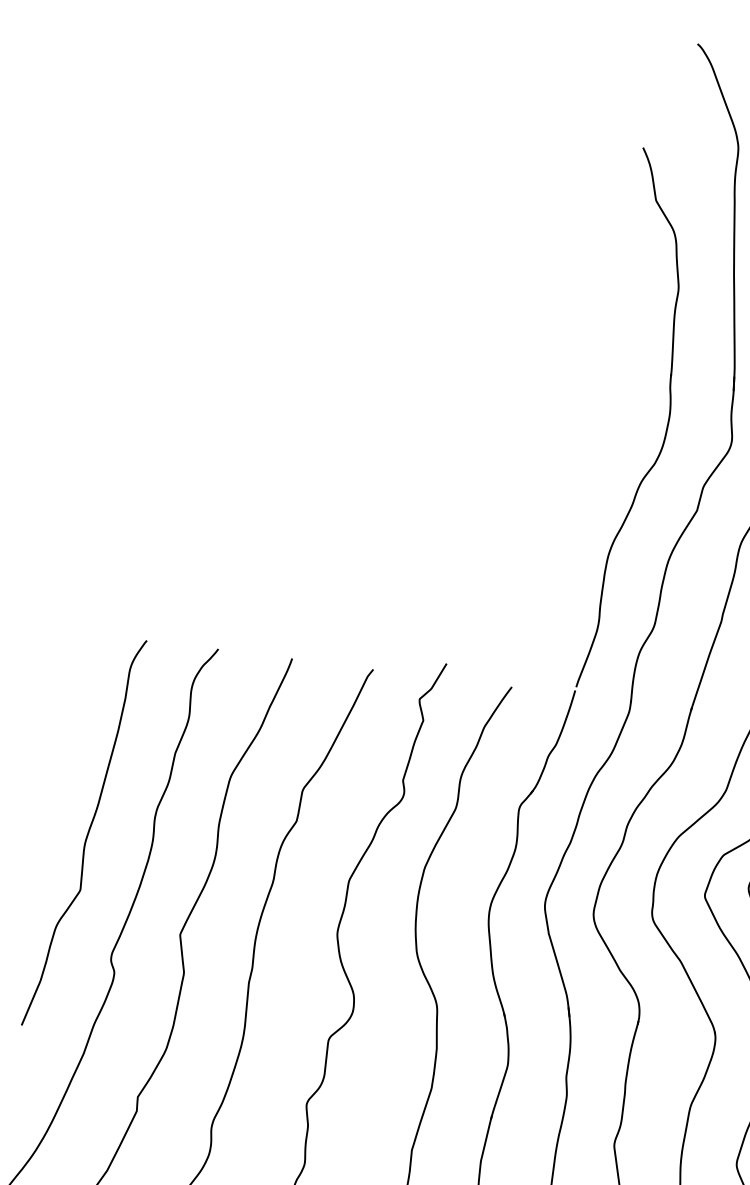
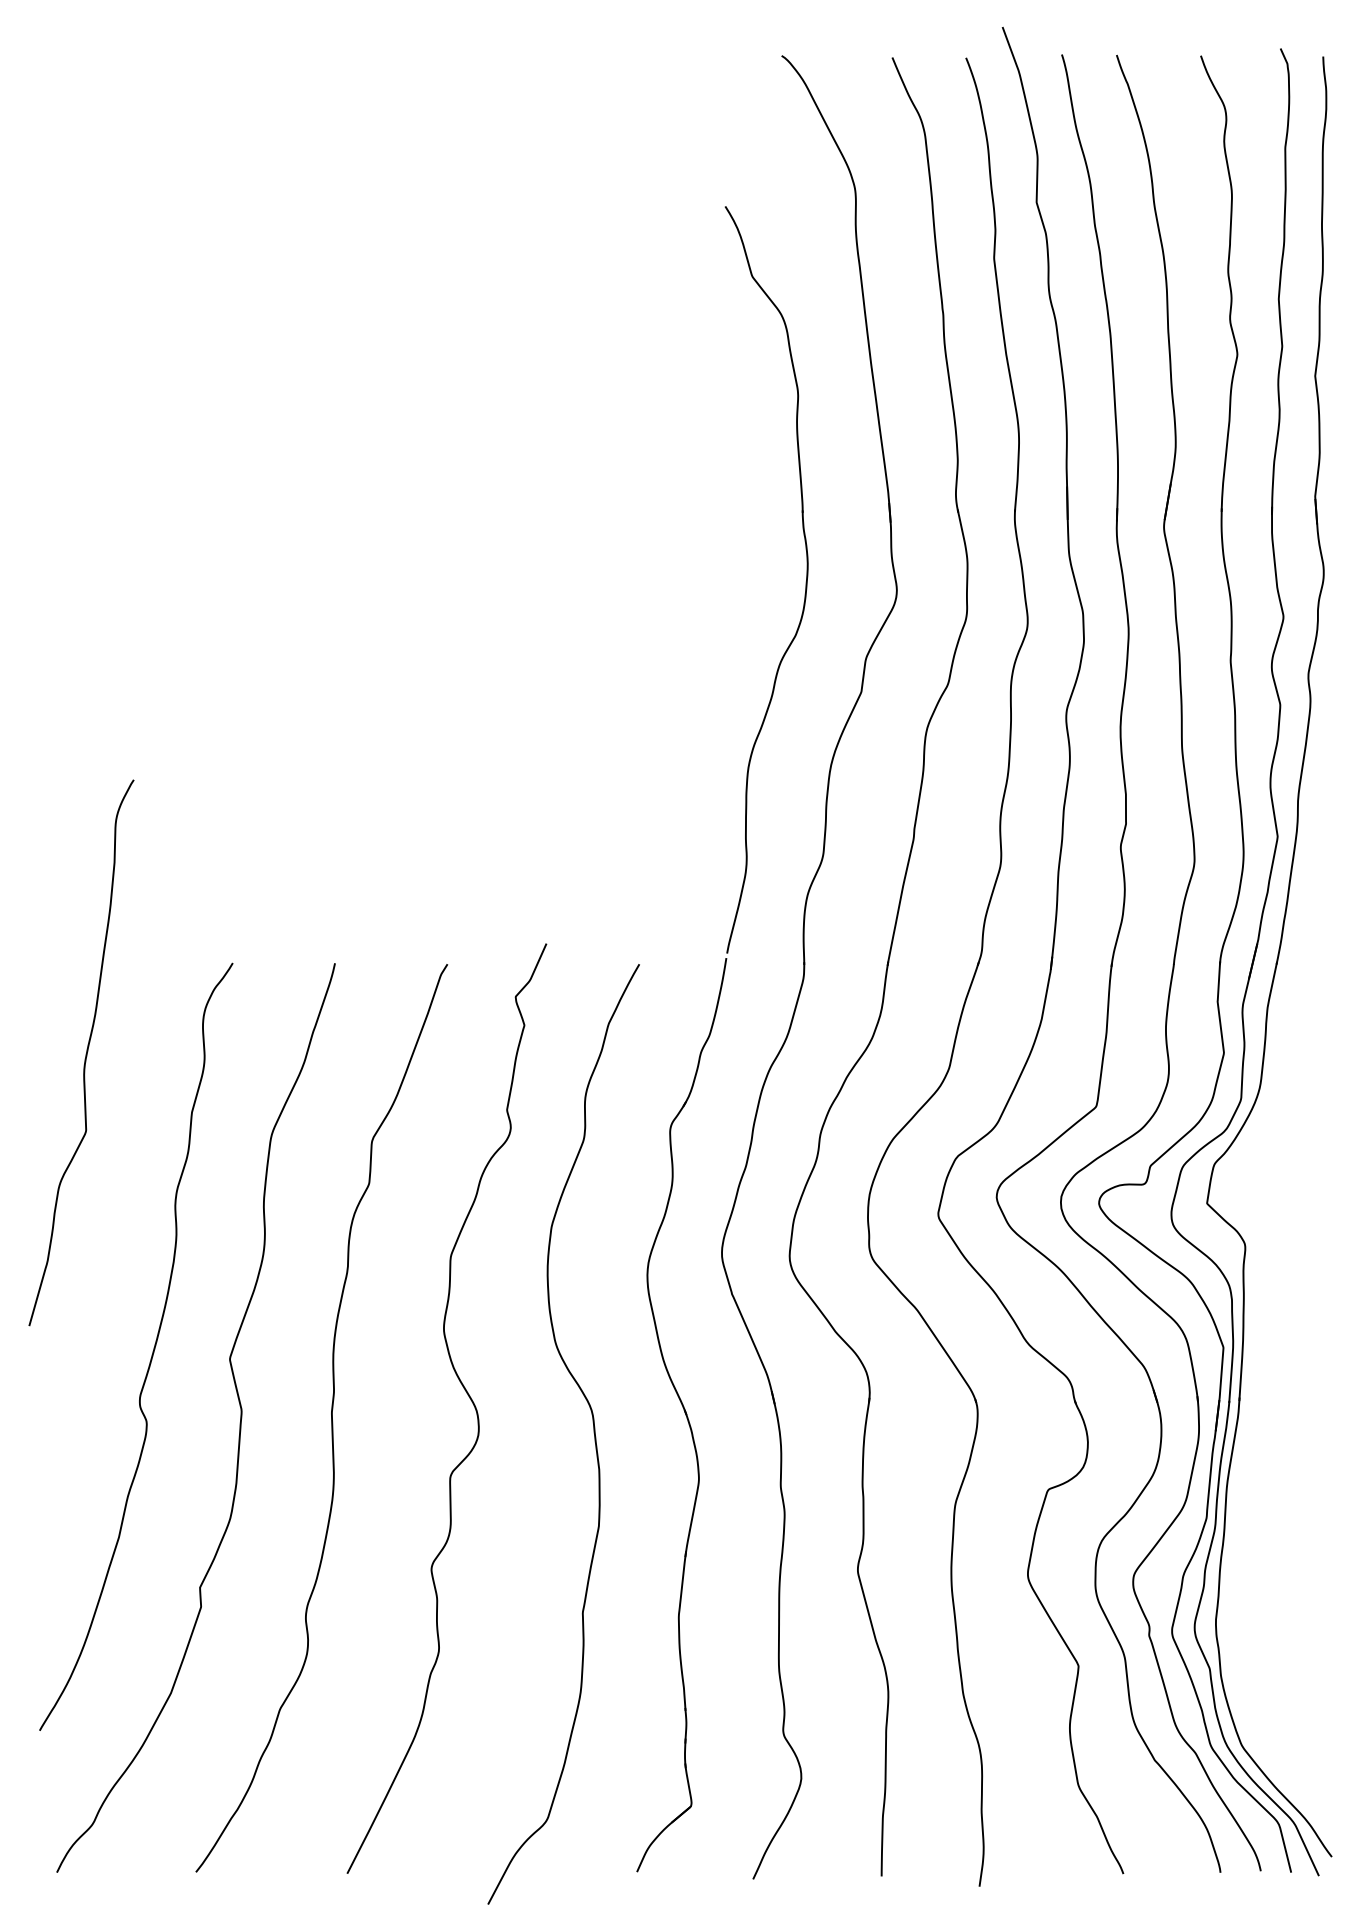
curve: (86, 834) -> (85, 1054), moved

